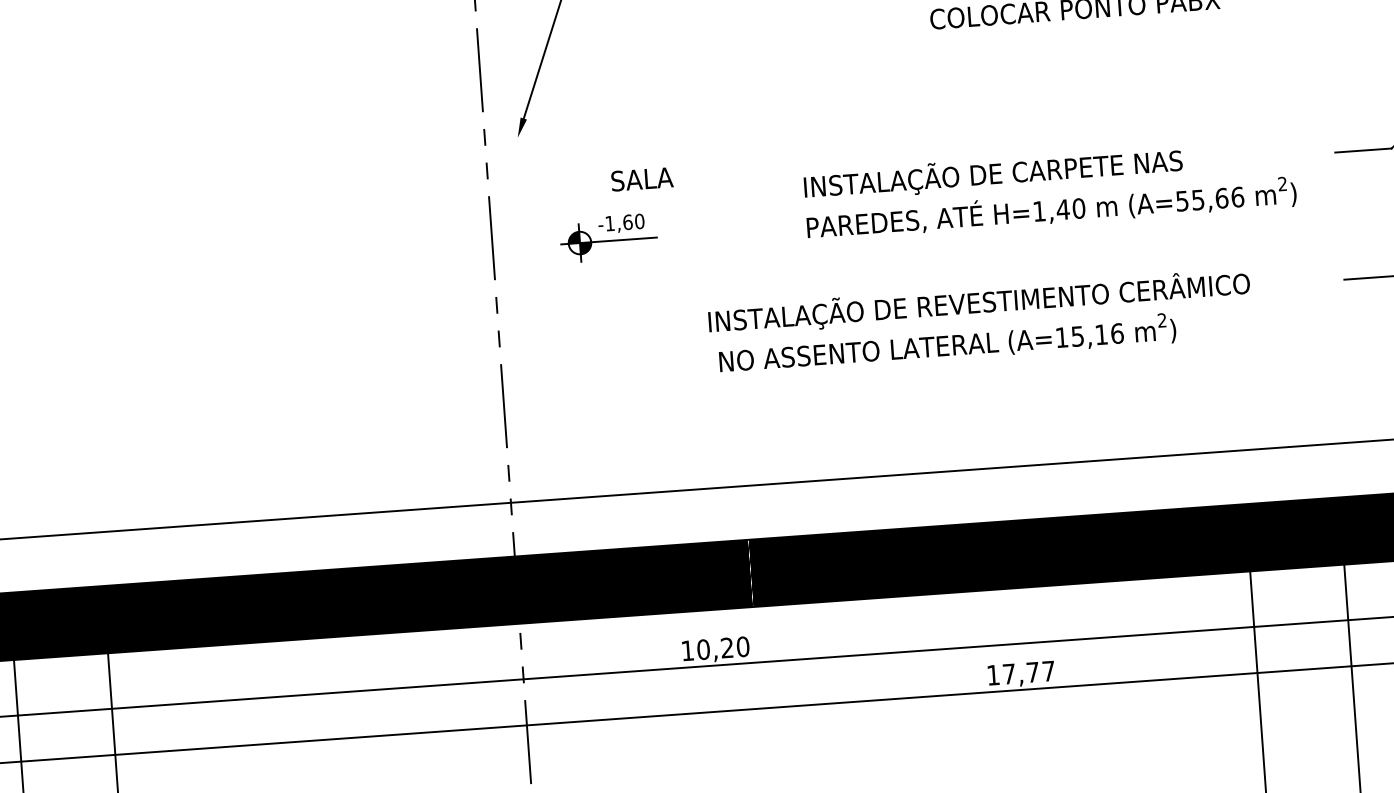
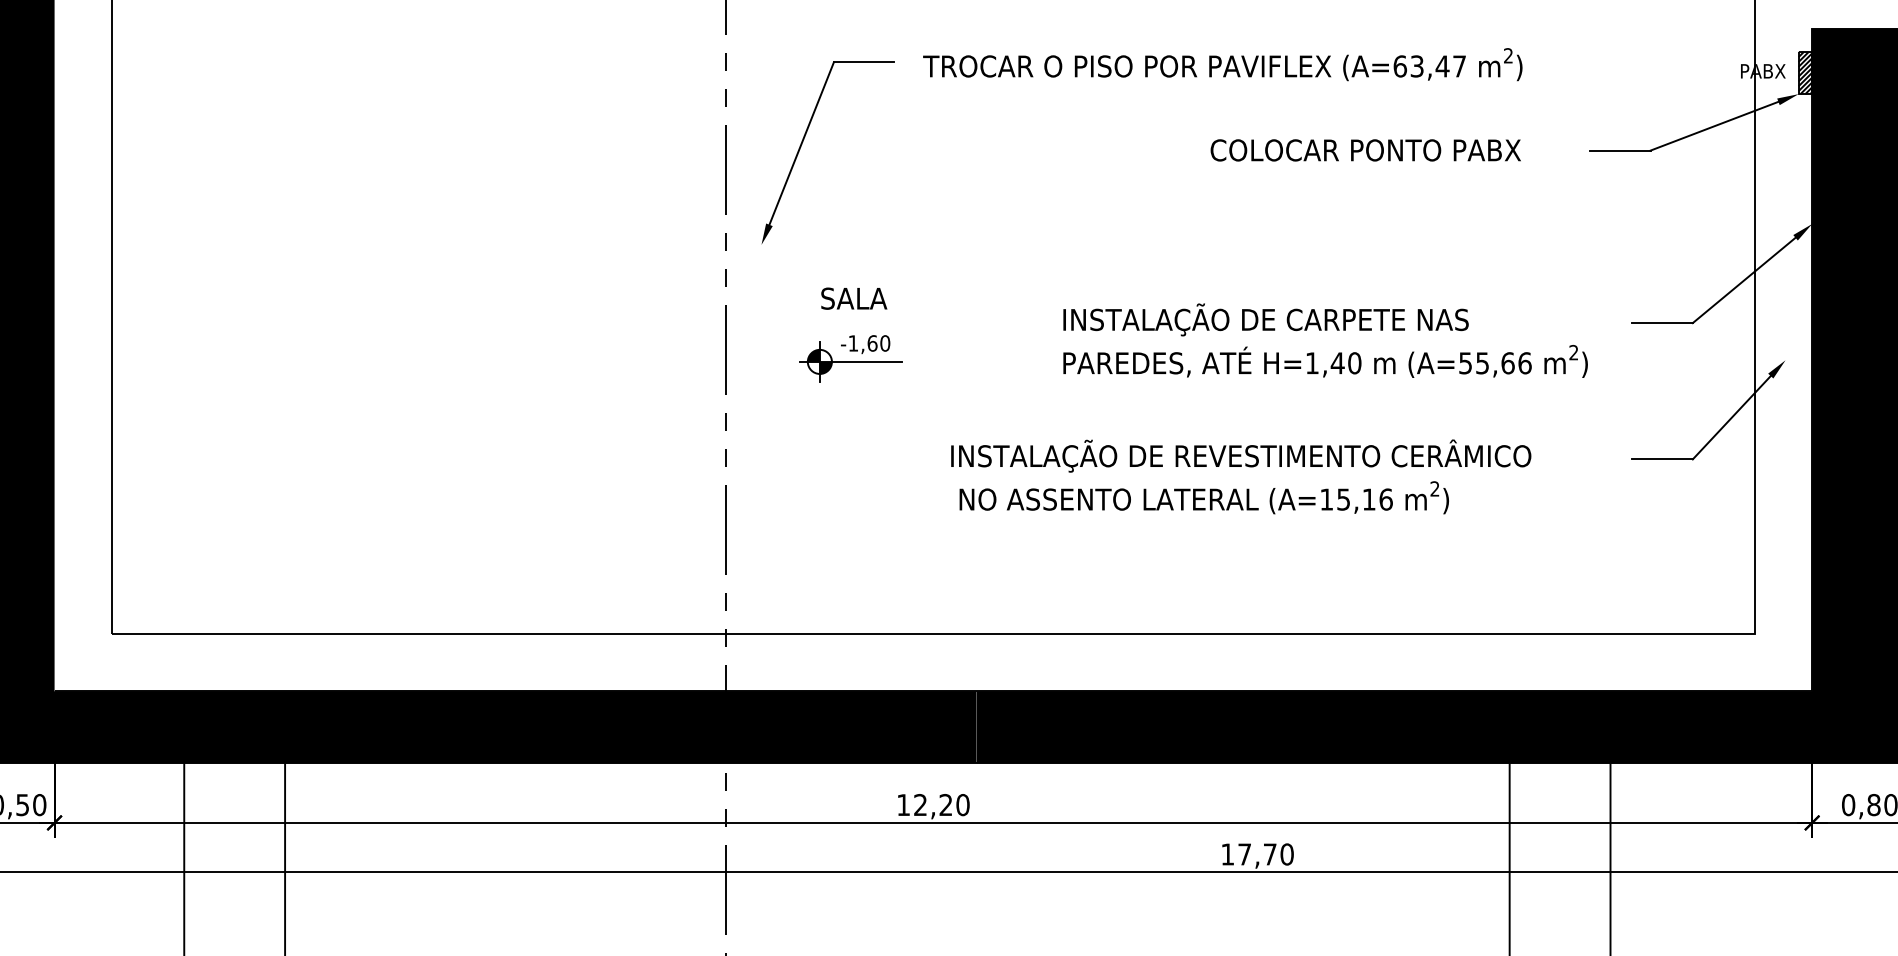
text: (642, 179) -> (854, 298), moved
text: (703, 650) -> (920, 805), 10,20 -> 12,20
text: (1048, 671) -> (1286, 854), 17,77 -> 17,70

